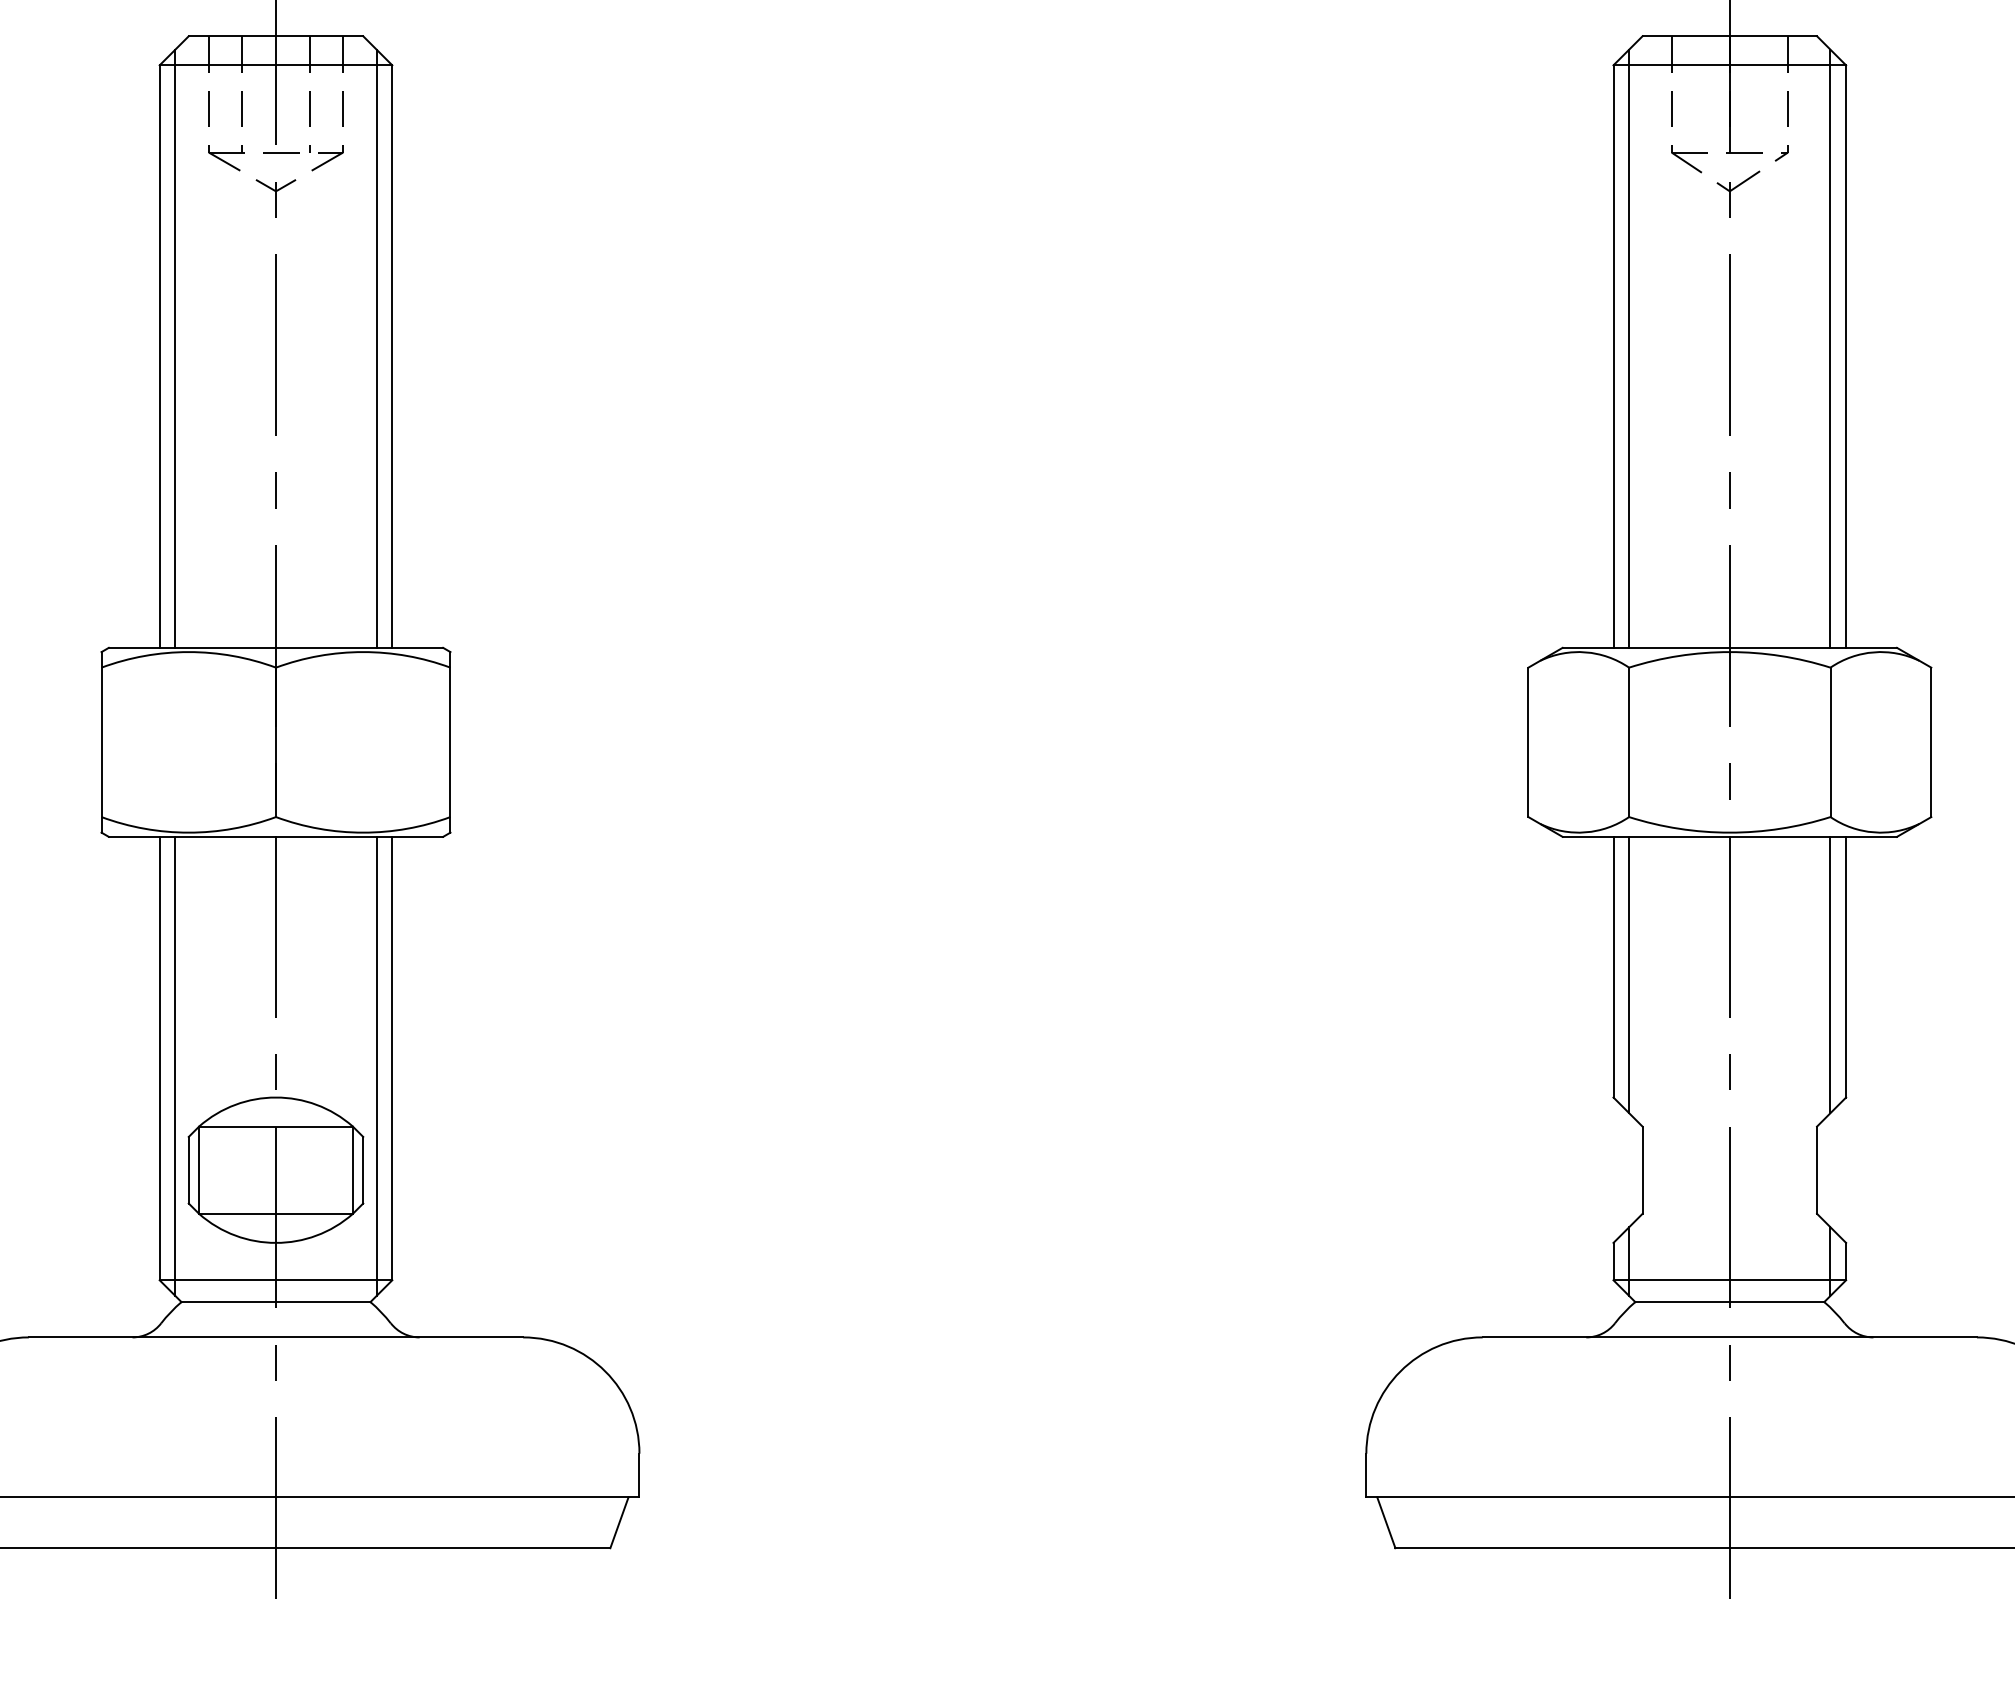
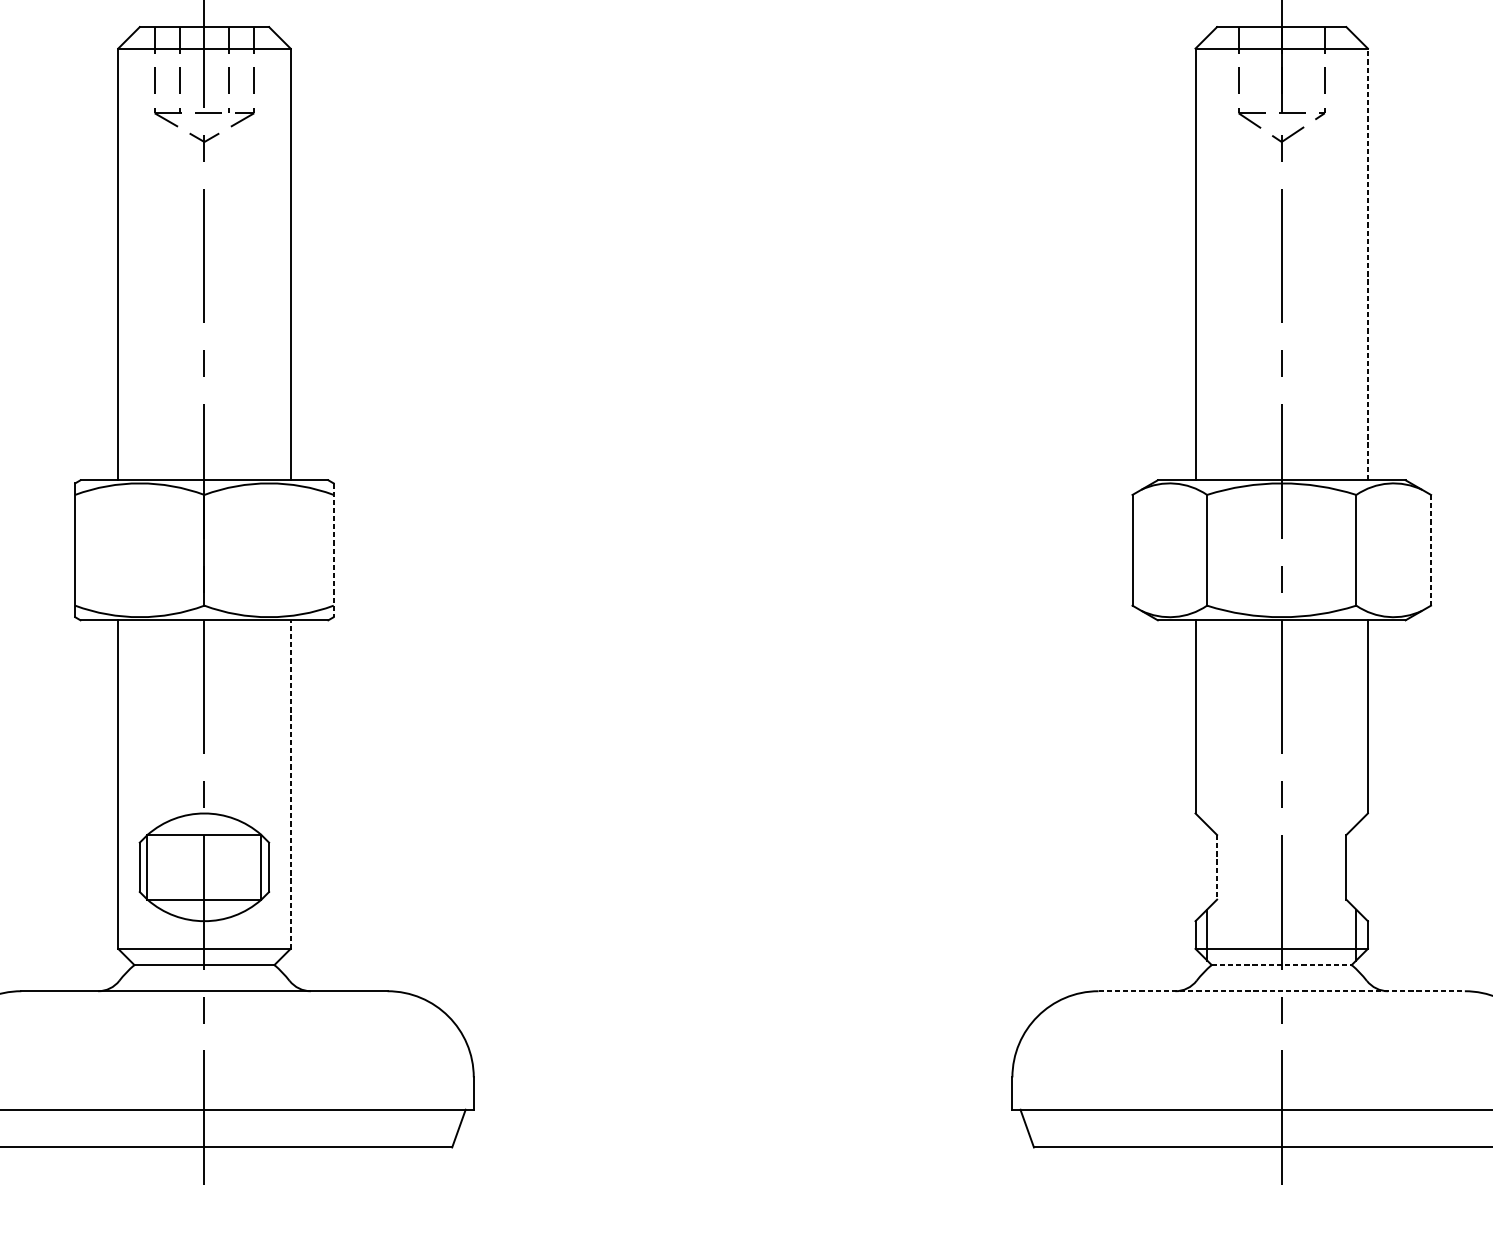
line: (175, 348) -> (129, 258), removed
line: (376, 348) -> (278, 258), removed
line: (1629, 348) -> (1207, 258), removed
line: (1830, 348) -> (1356, 258), removed
line: (1846, 356) -> (1368, 264), solid -> dashed
line: (450, 742) -> (333, 550), solid -> dashed
line: (1931, 742) -> (1431, 550), solid -> dashed
line: (1629, 974) -> (1207, 722), removed
line: (1830, 974) -> (1356, 722), removed
line: (392, 1058) -> (290, 784), solid -> dashed
line: (175, 1065) -> (129, 789), removed
line: (376, 1065) -> (278, 789), removed
line: (1642, 1170) -> (1217, 867), solid -> dashed
line: (1730, 1302) -> (1282, 965), solid -> dashed
line: (1730, 1337) -> (1282, 991), solid -> dashed

